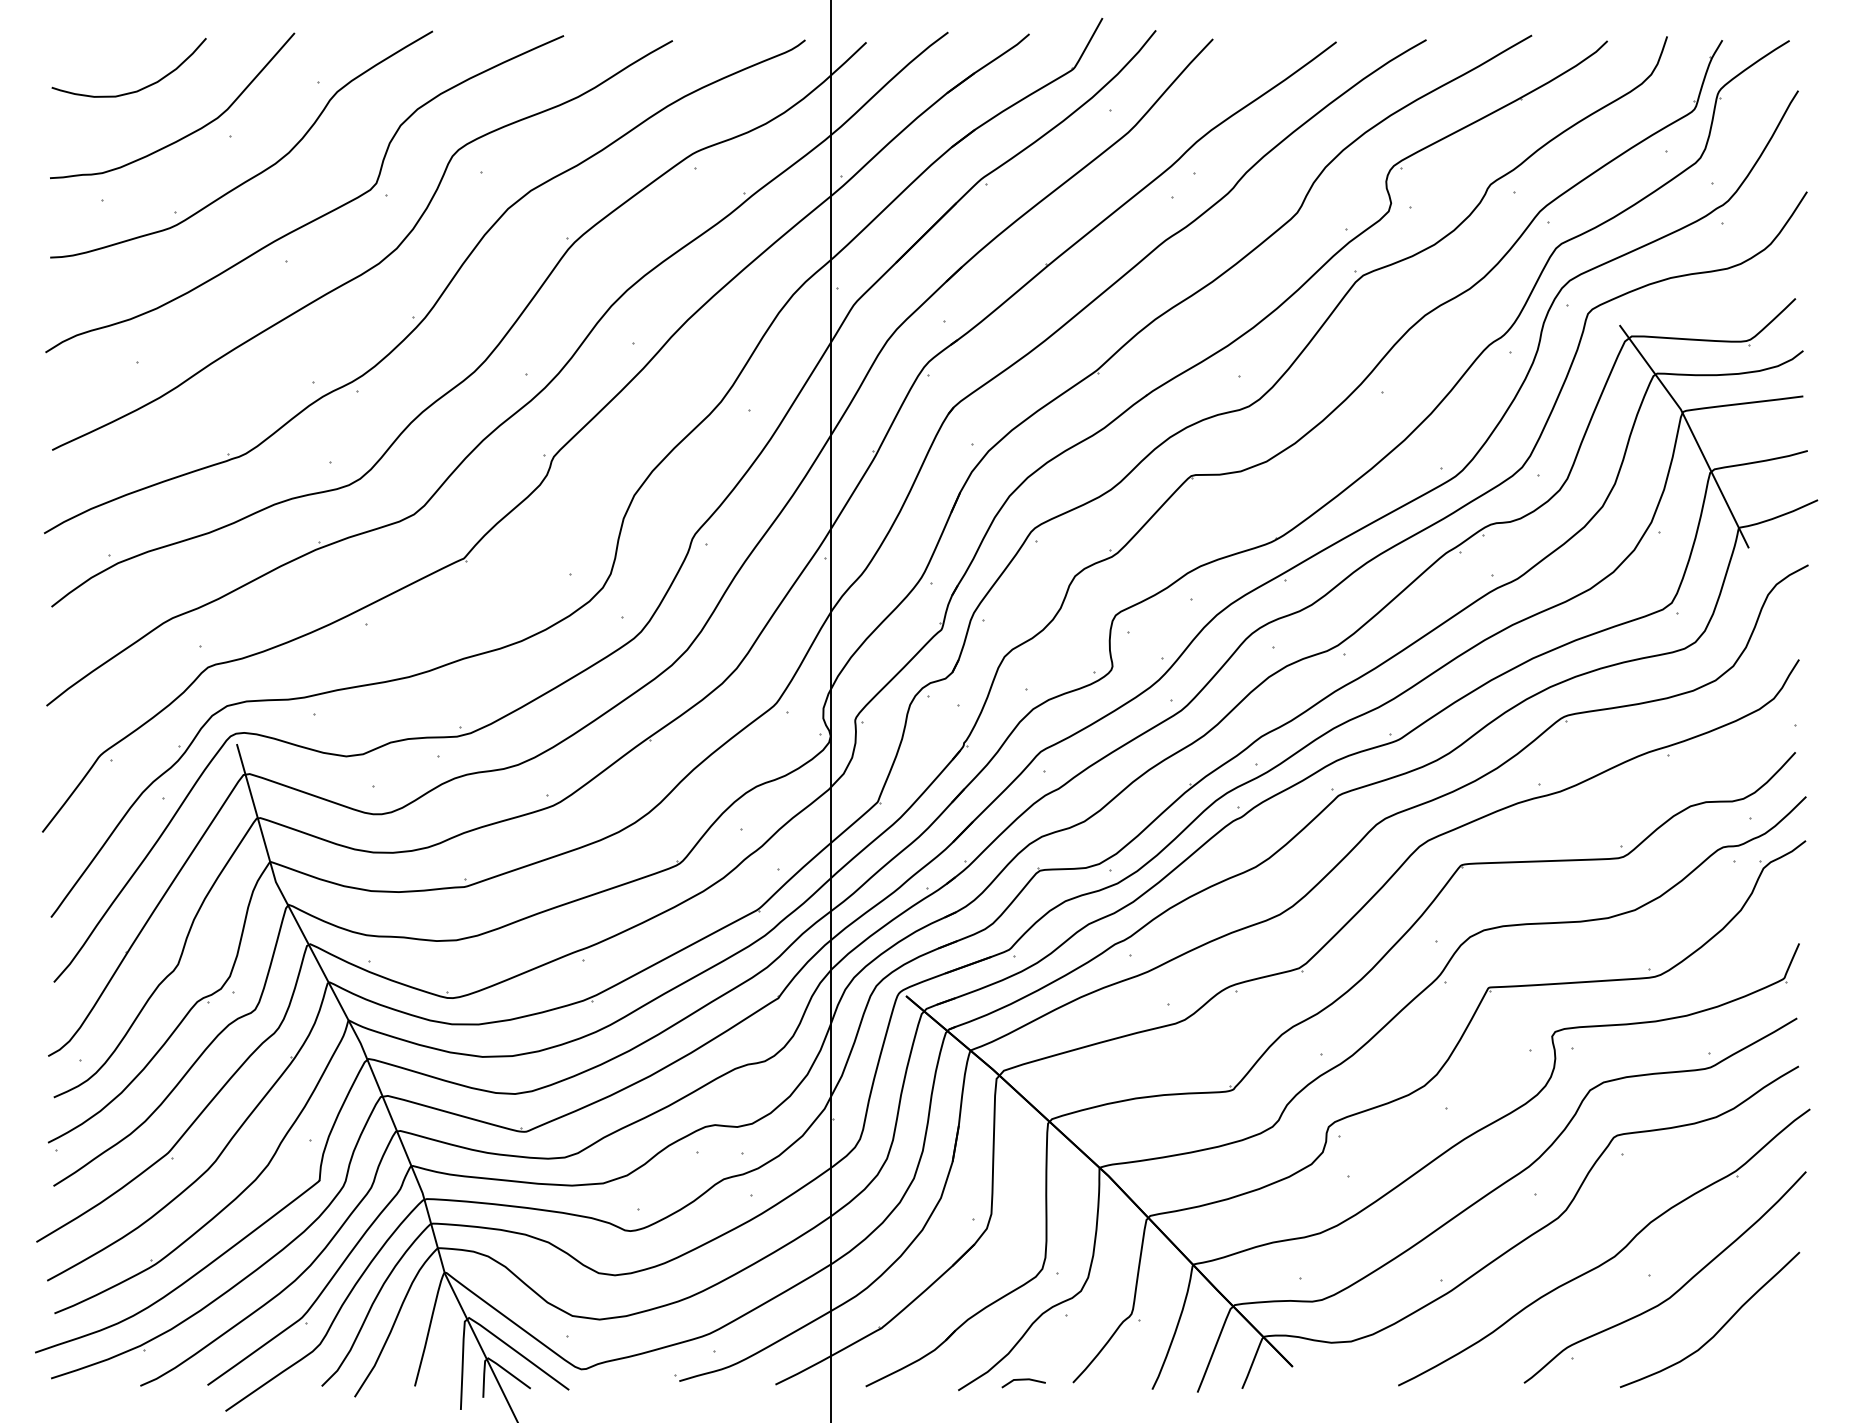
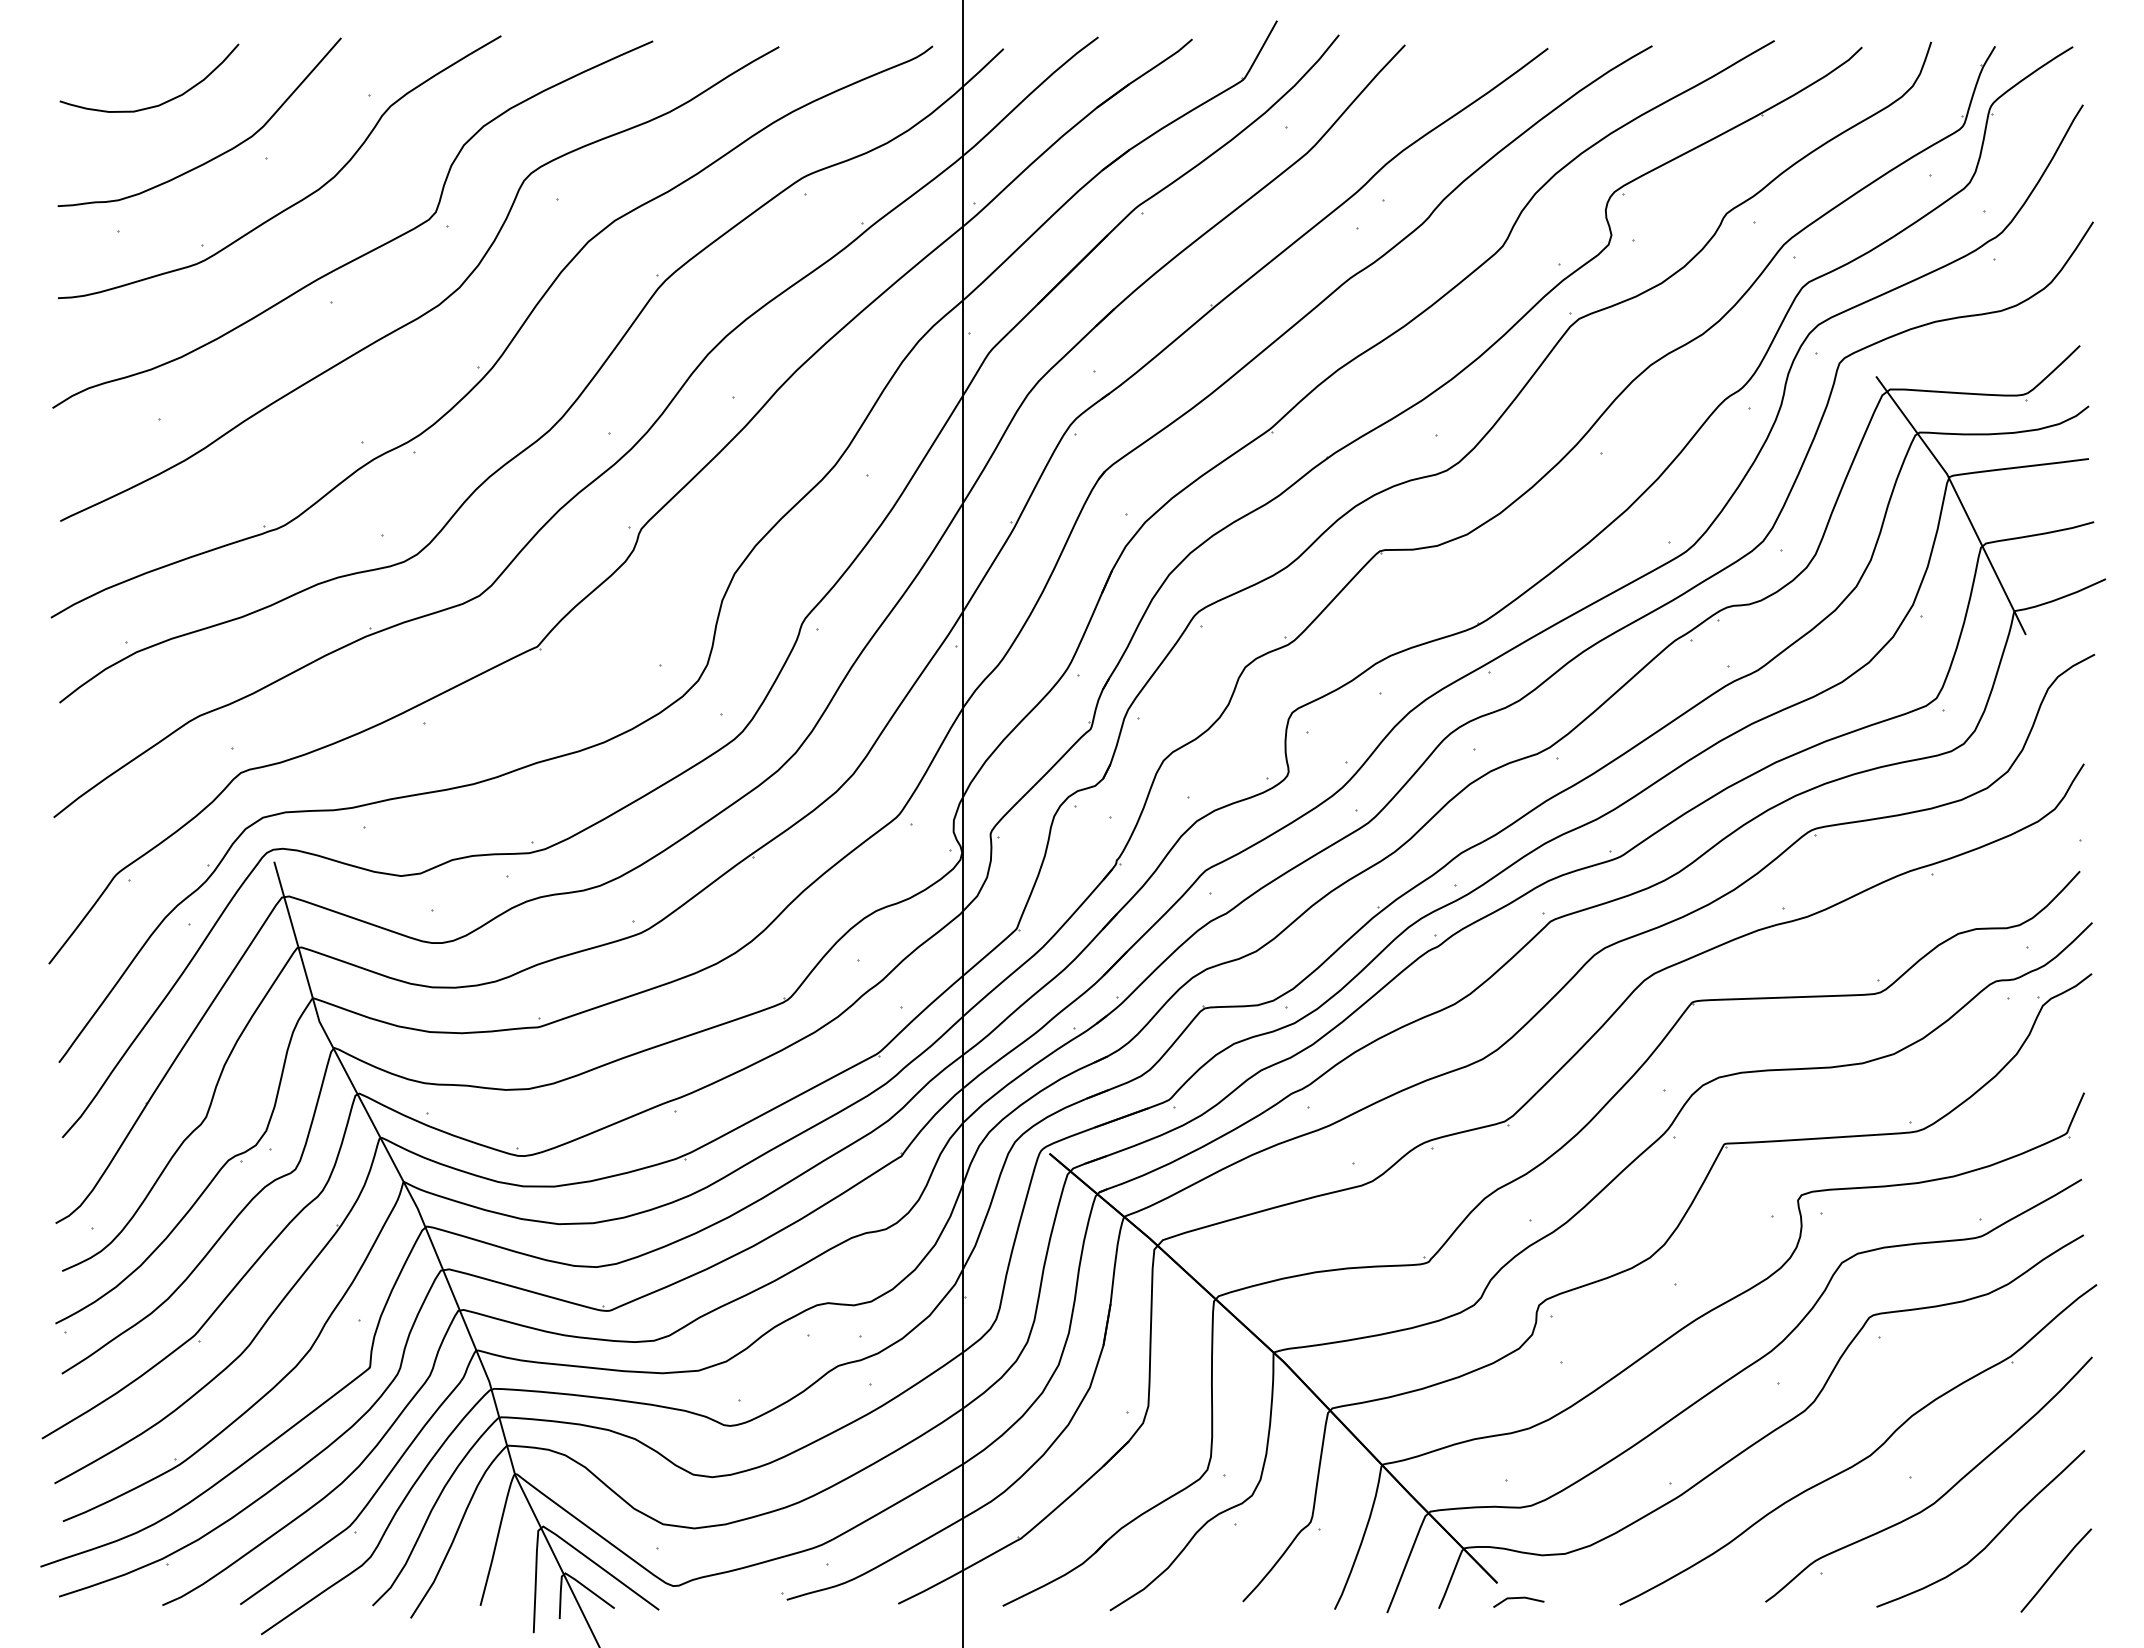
line: (1775, 1355) -> (2056, 1570), added
line: (1023, 1380) -> (1518, 1598), moved

